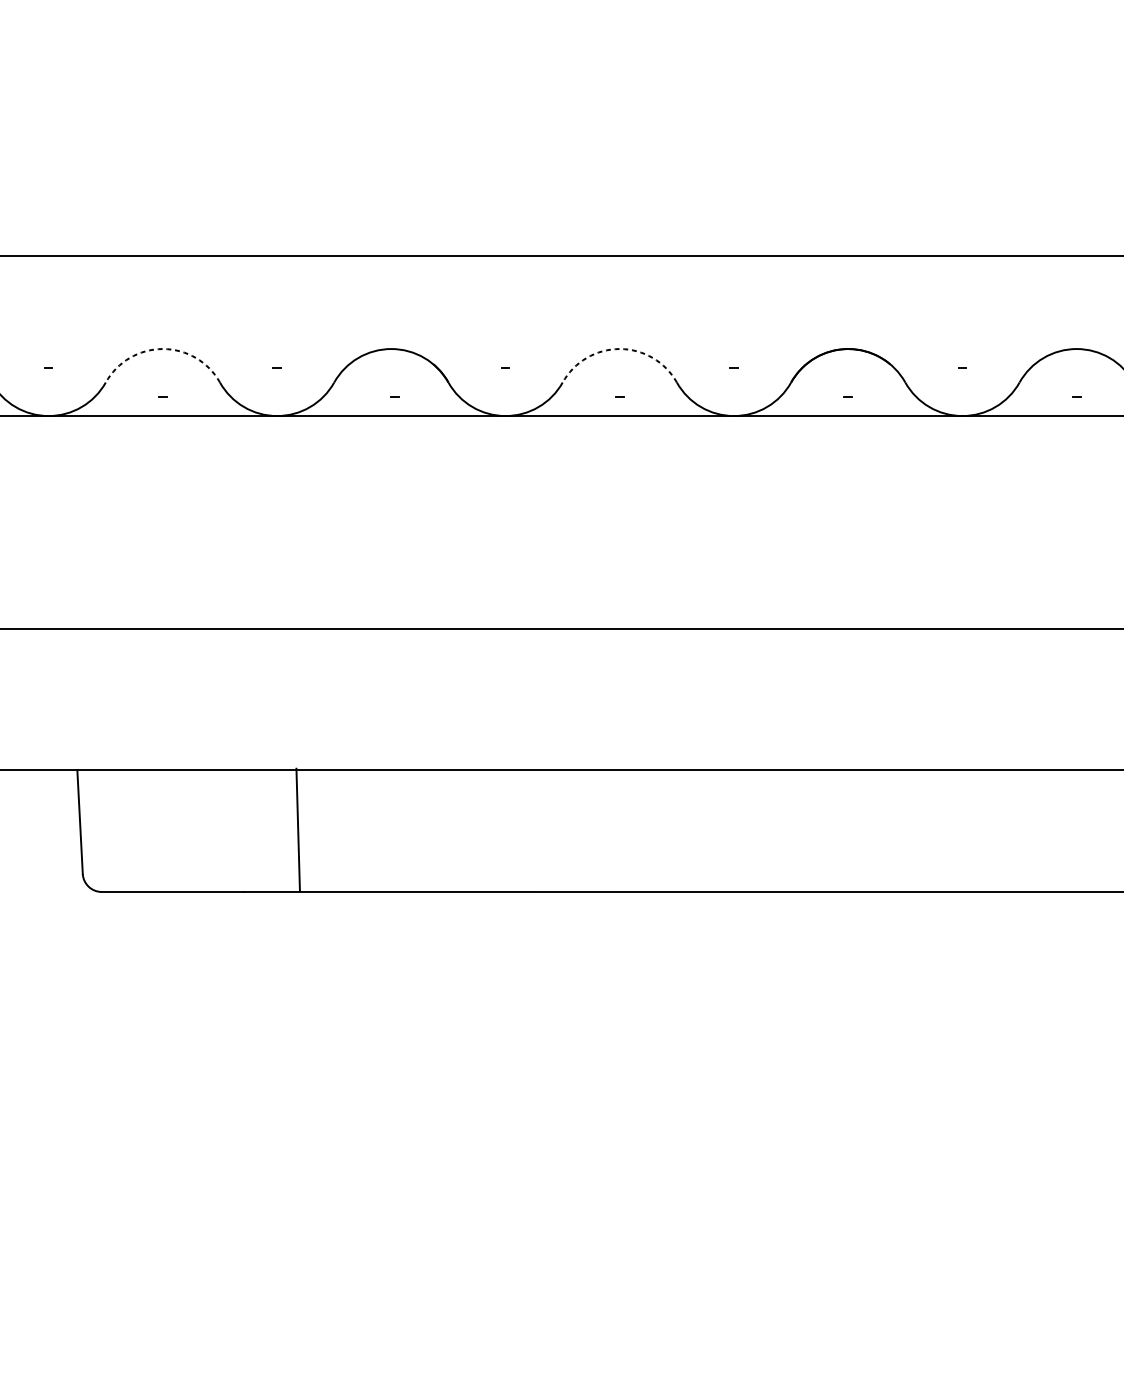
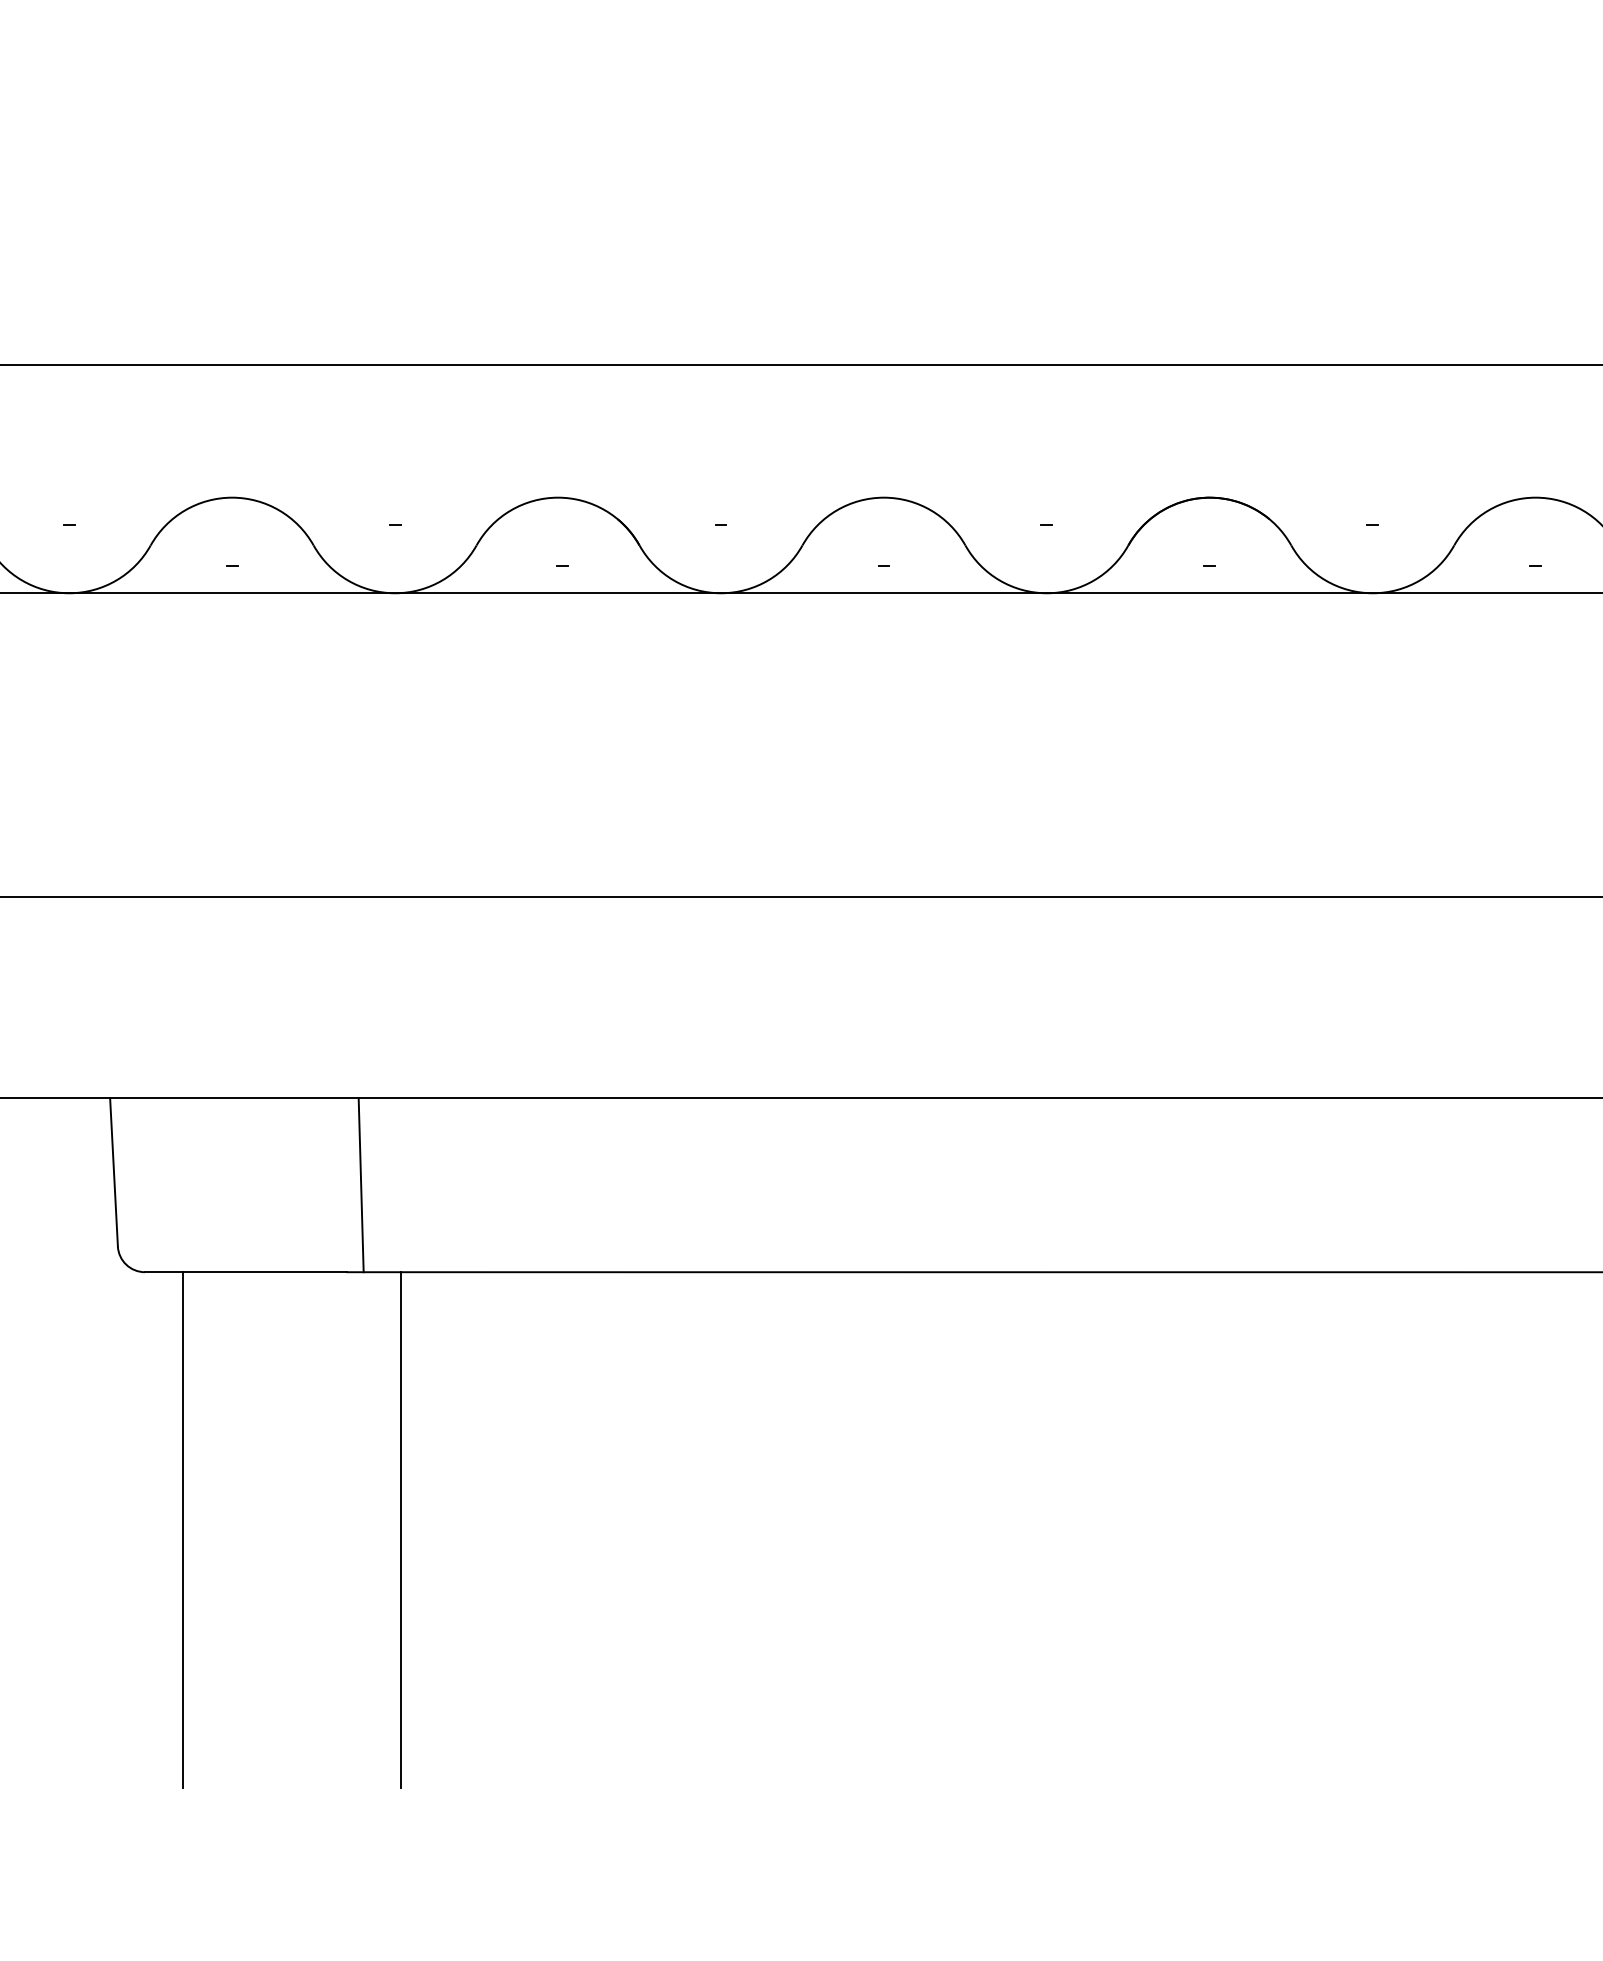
arc: (163, 348) -> (232, 497), dashed -> solid
arc: (619, 348) -> (883, 497), dashed -> solid
line: (297, 829) -> (360, 1185), moved
line: (128, 1073) -> (183, 1530), added
line: (280, 1073) -> (400, 1530), added

